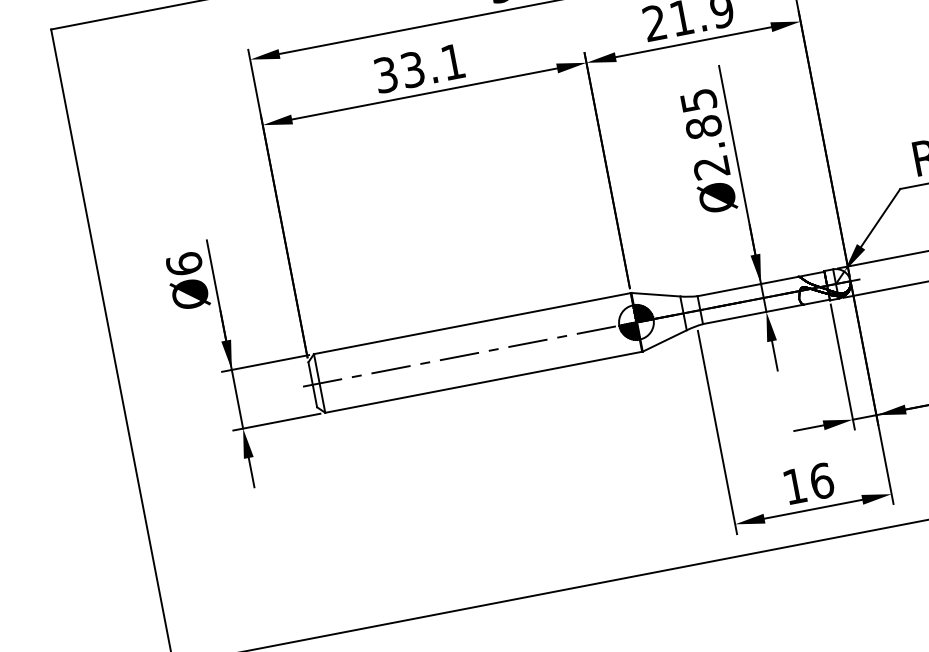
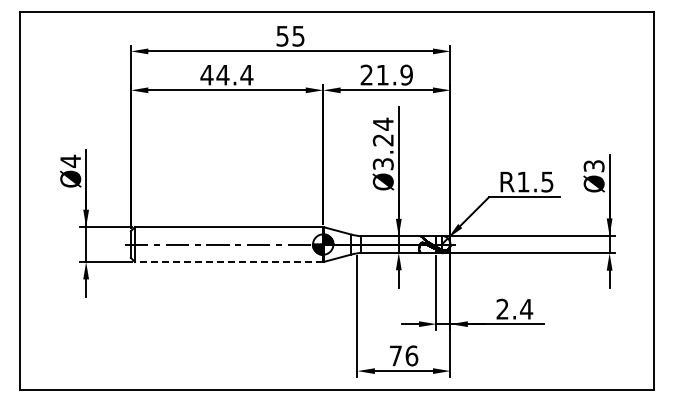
text: (418, 67) -> (226, 74), 33.1 -> 44.4
text: (703, 133) -> (382, 143), Ø2.85 -> Ø3.24
text: (183, 262) -> (70, 160), Ø6 -> Ø4
line: (482, 383) -> (228, 262), solid -> dashed
text: (794, 485) -> (395, 355), 16 -> 76

